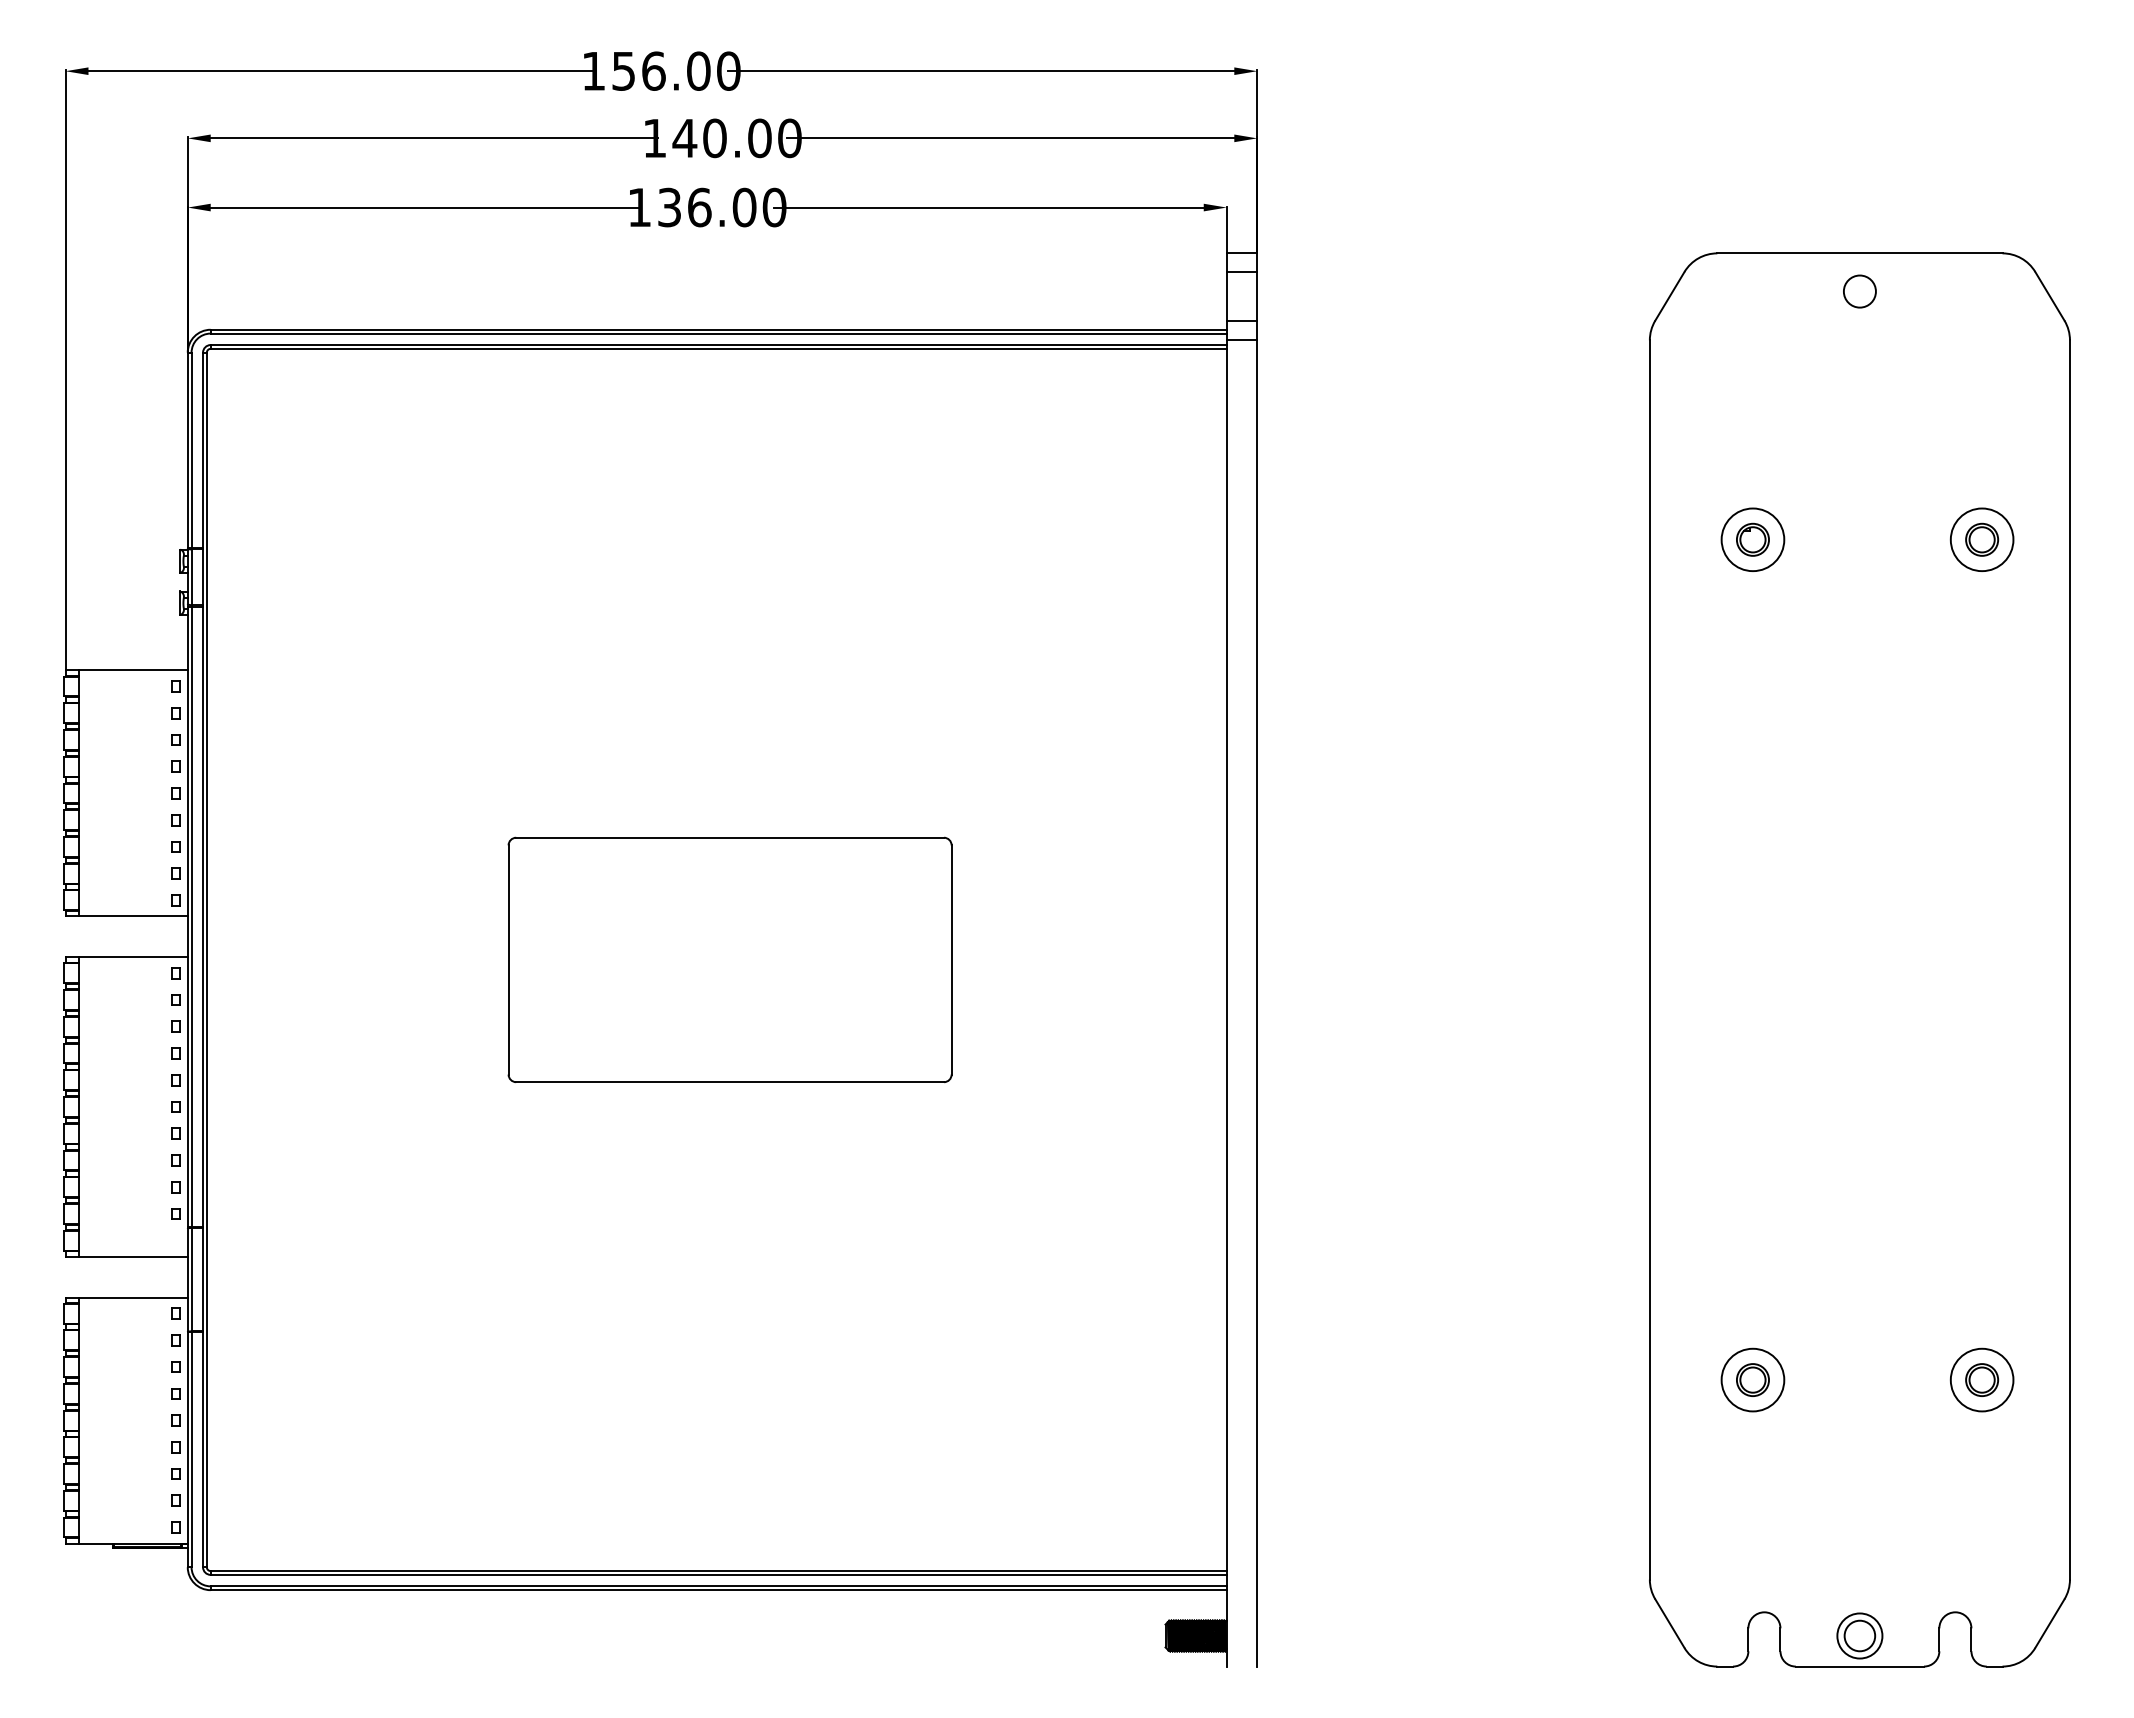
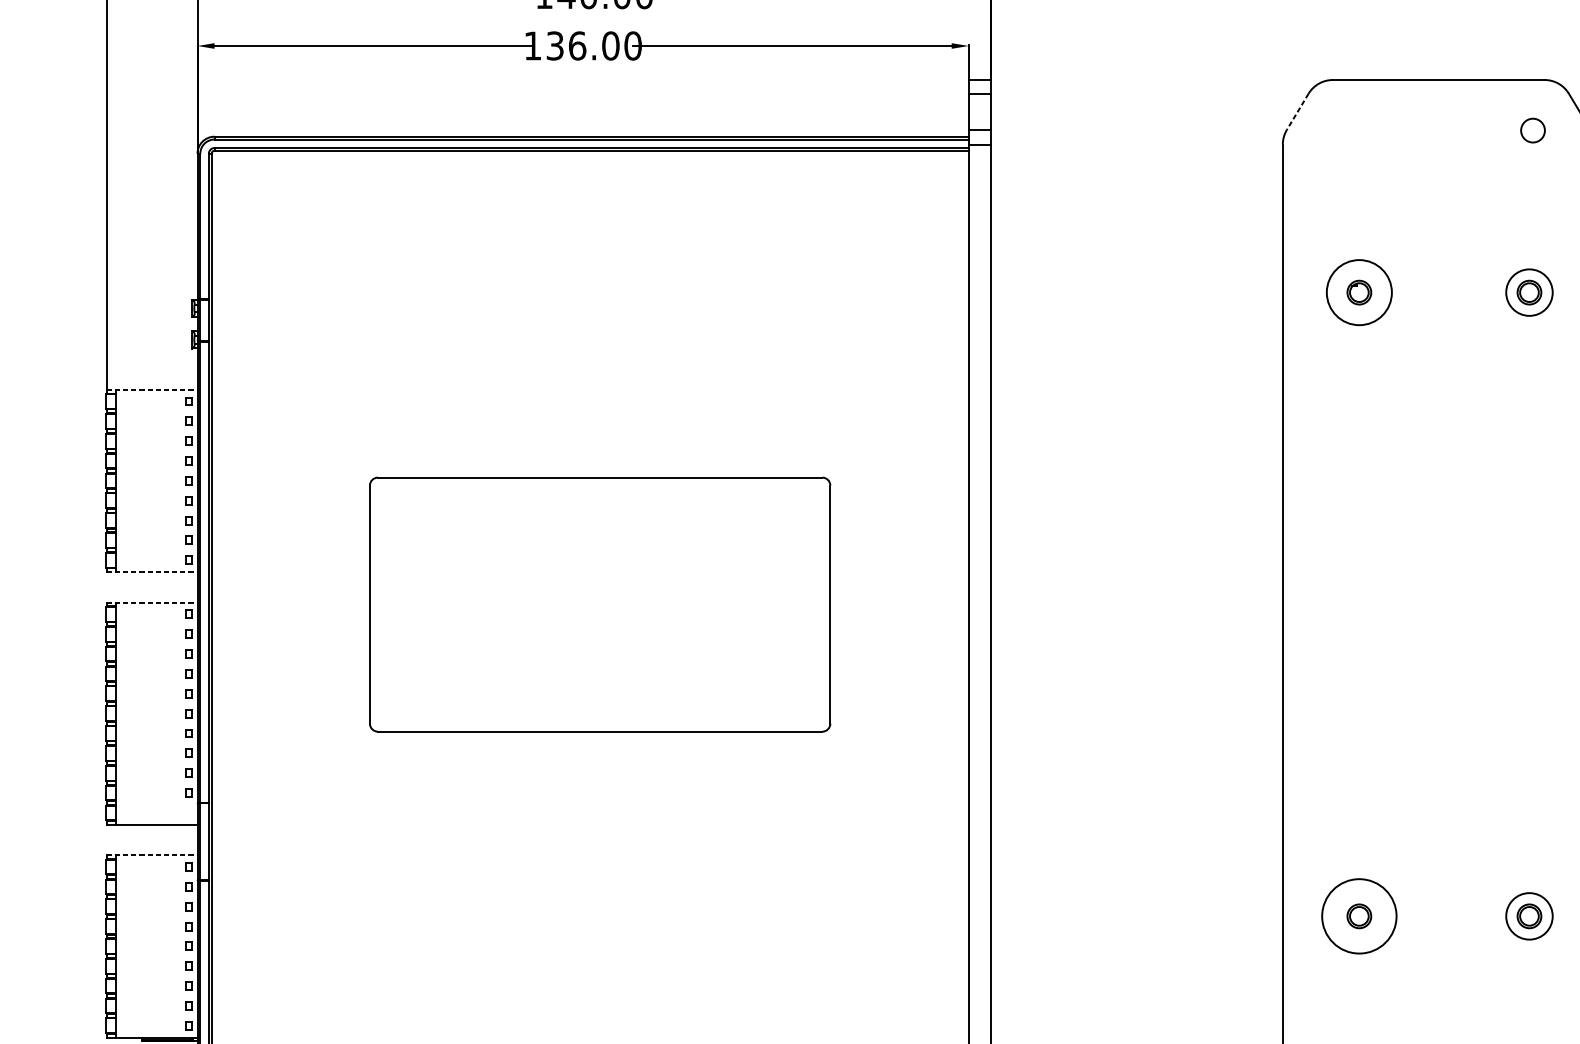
circle: (1859, 291) -> (1532, 130), moved
line: (1669, 296) -> (1297, 112), solid -> dashed
circle: (1752, 539) -> (1359, 292), size x1.4
line: (127, 670) -> (152, 389), solid -> dashed
line: (127, 916) -> (152, 572), solid -> dashed
line: (127, 957) -> (152, 602), solid -> dashed
part: (729, 959) -> (599, 604), size x1.4
line: (127, 1297) -> (152, 855), solid -> dashed
circle: (1752, 1379) -> (1359, 915), size x1.6

